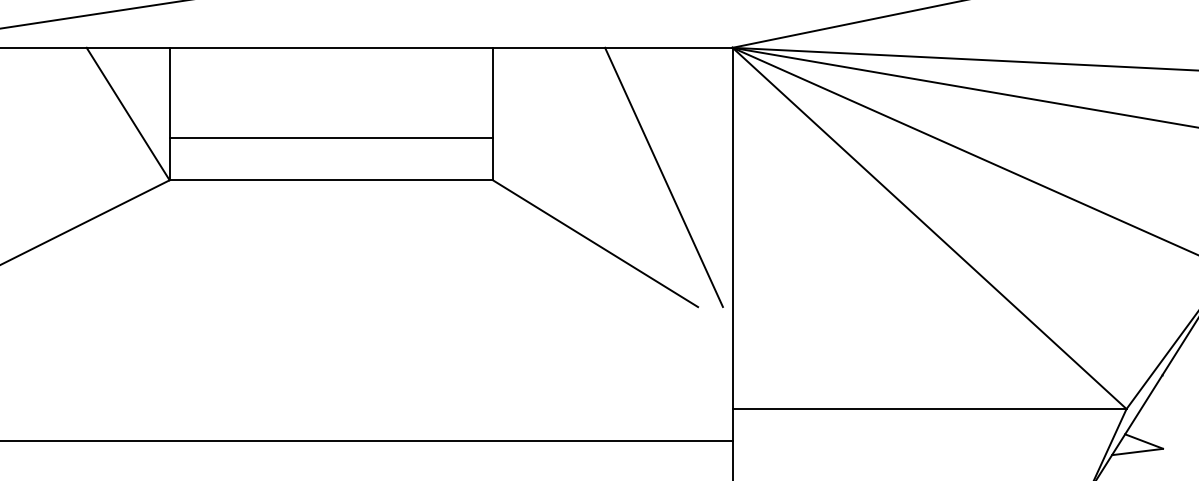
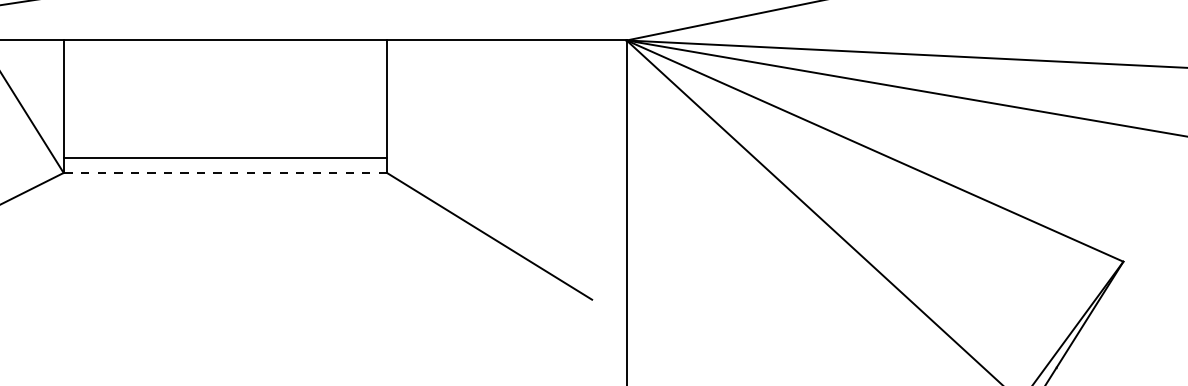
line: (330, 137) -> (224, 158), moved
line: (663, 176) -> (557, 169), removed
line: (331, 180) -> (225, 173), solid -> dashed

